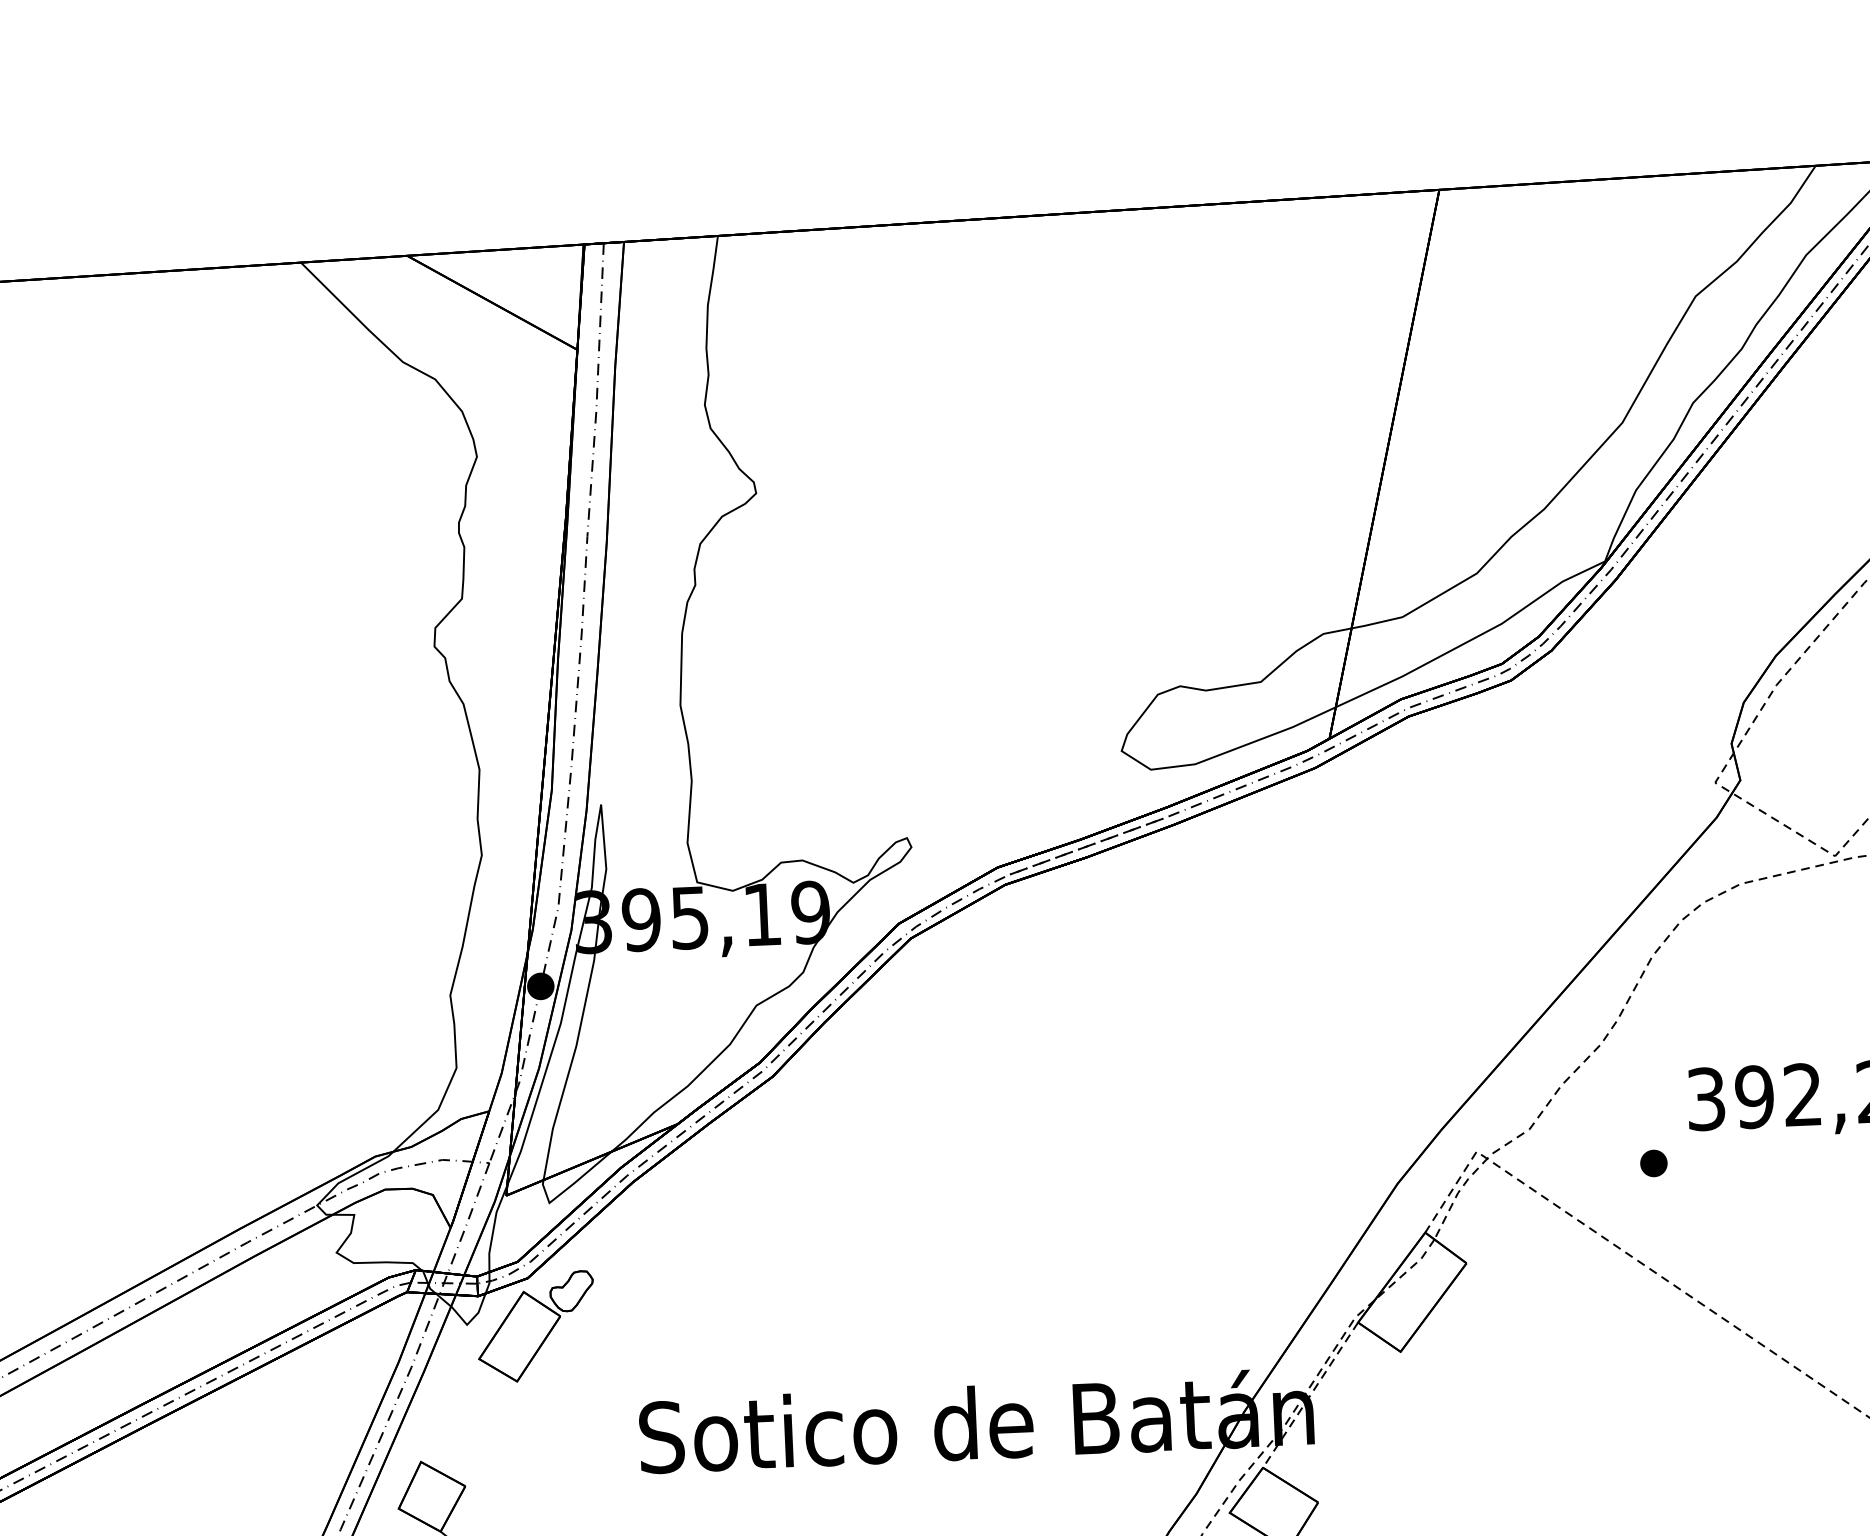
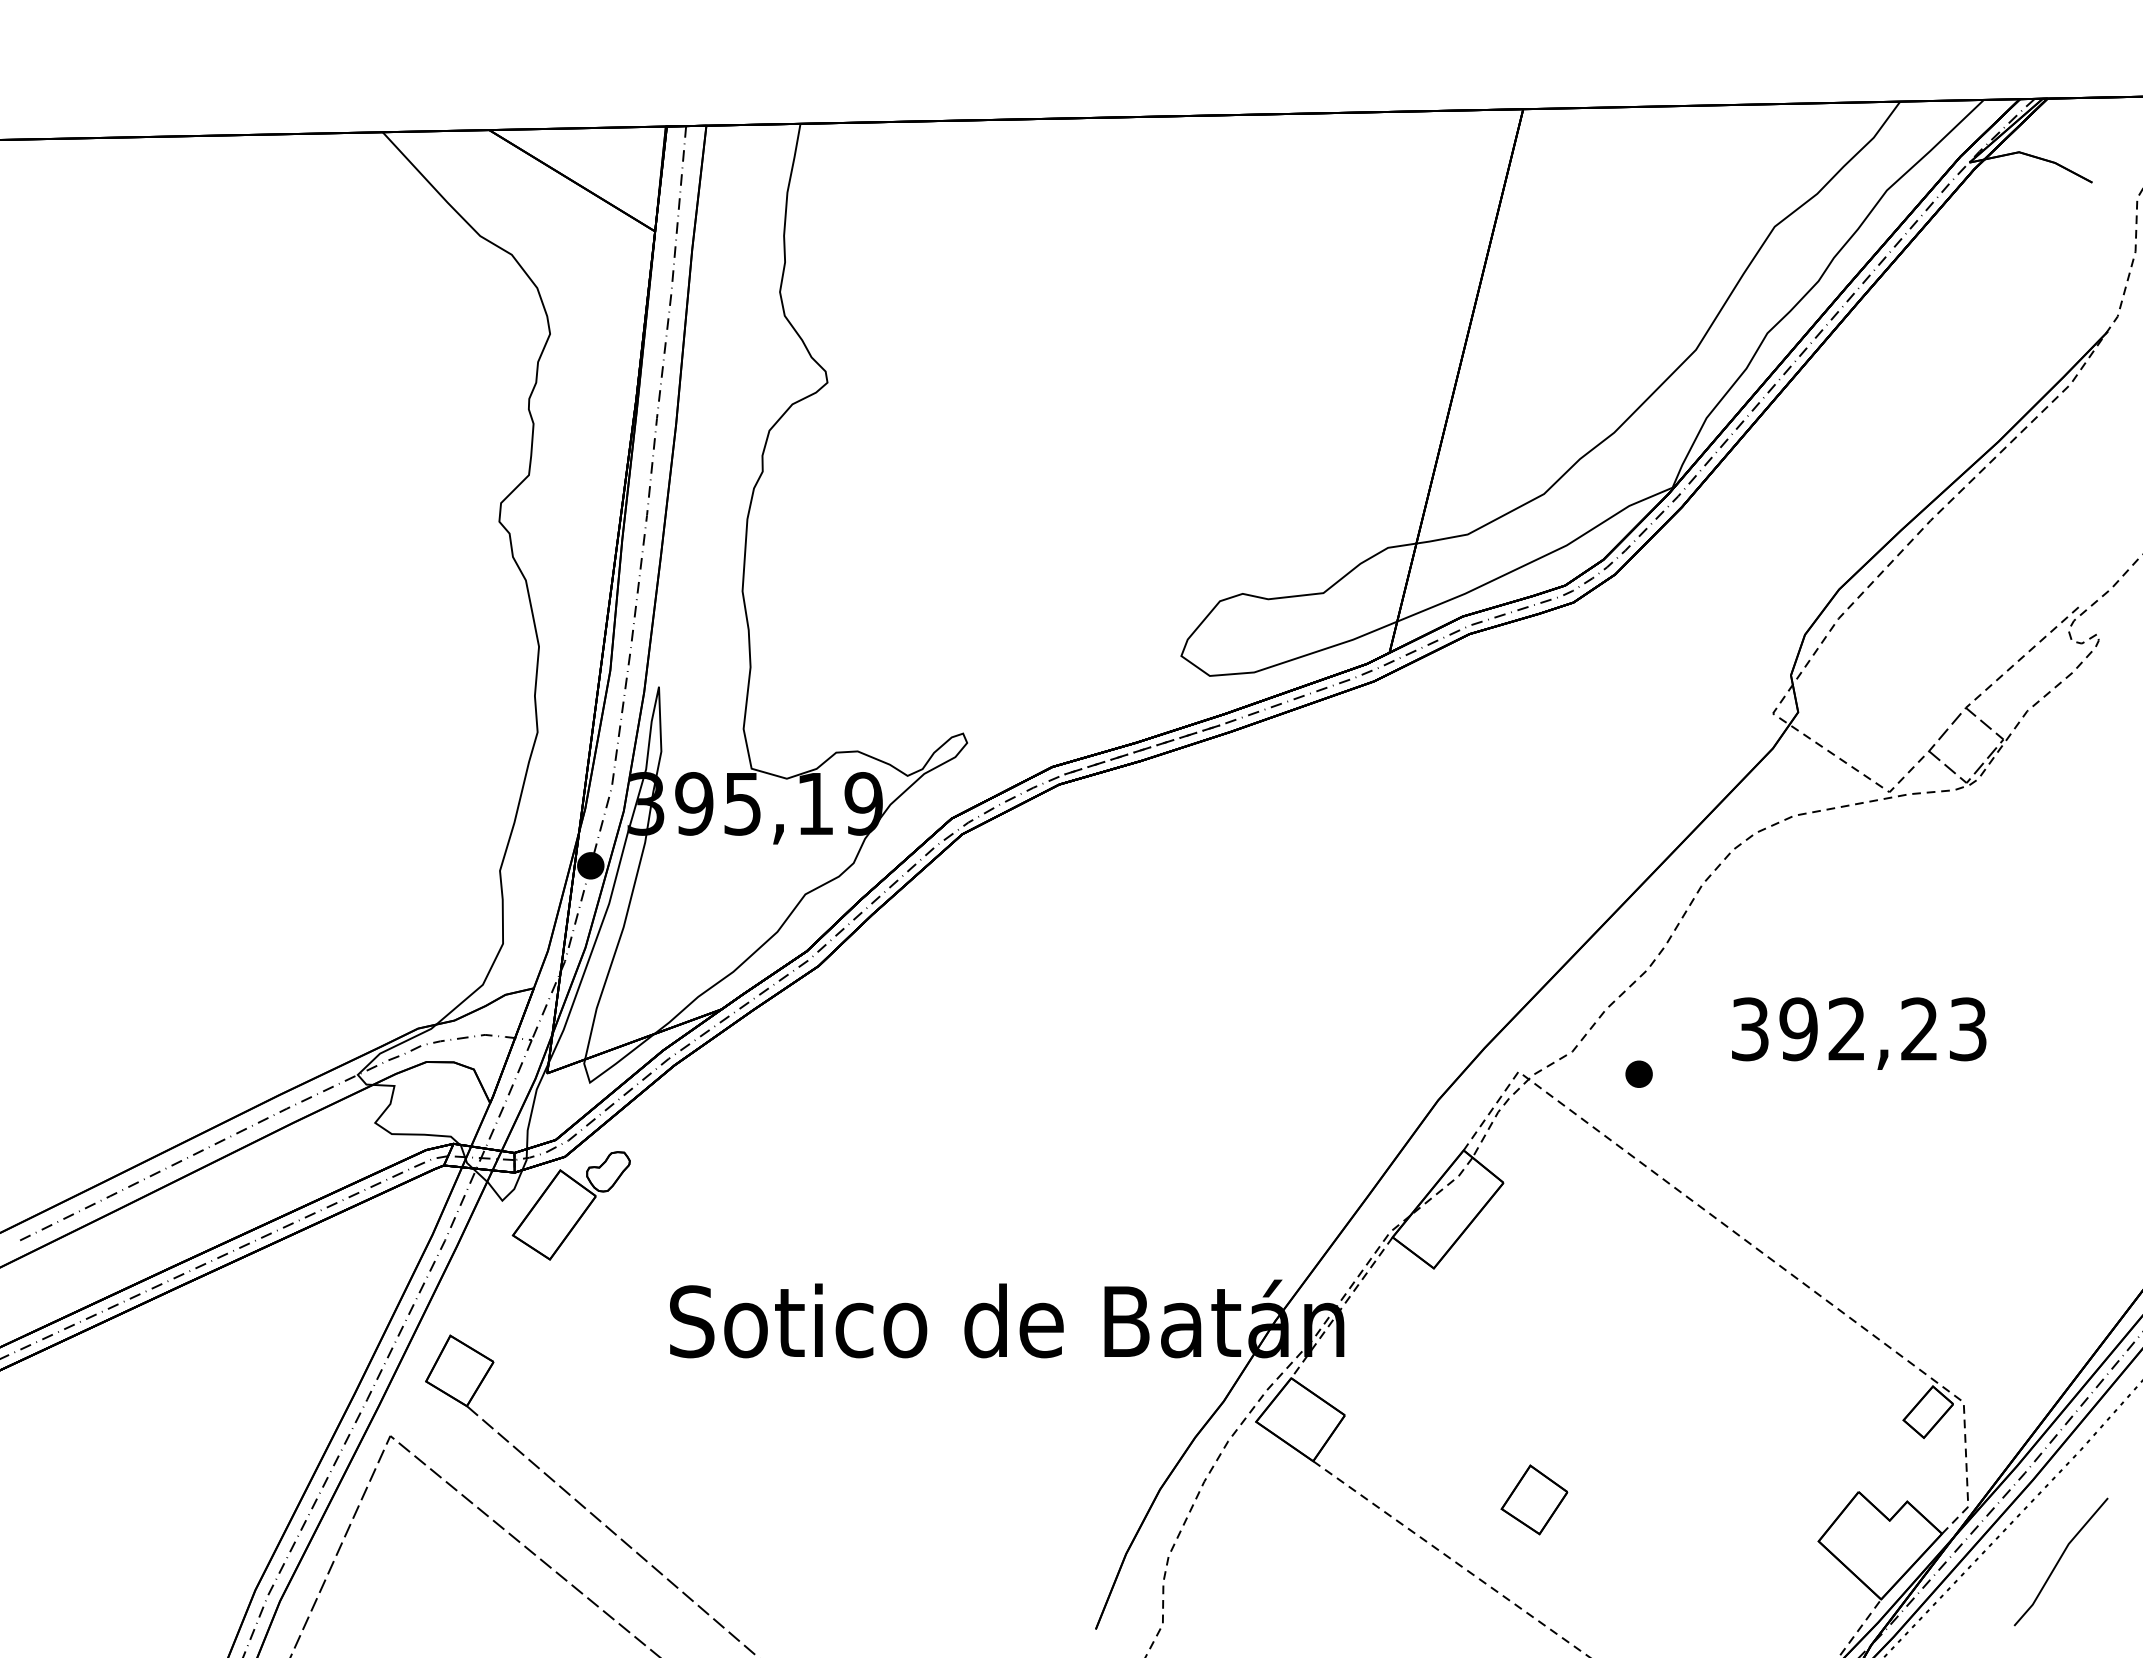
part: (1653, 1162) -> (1638, 1073), moved

